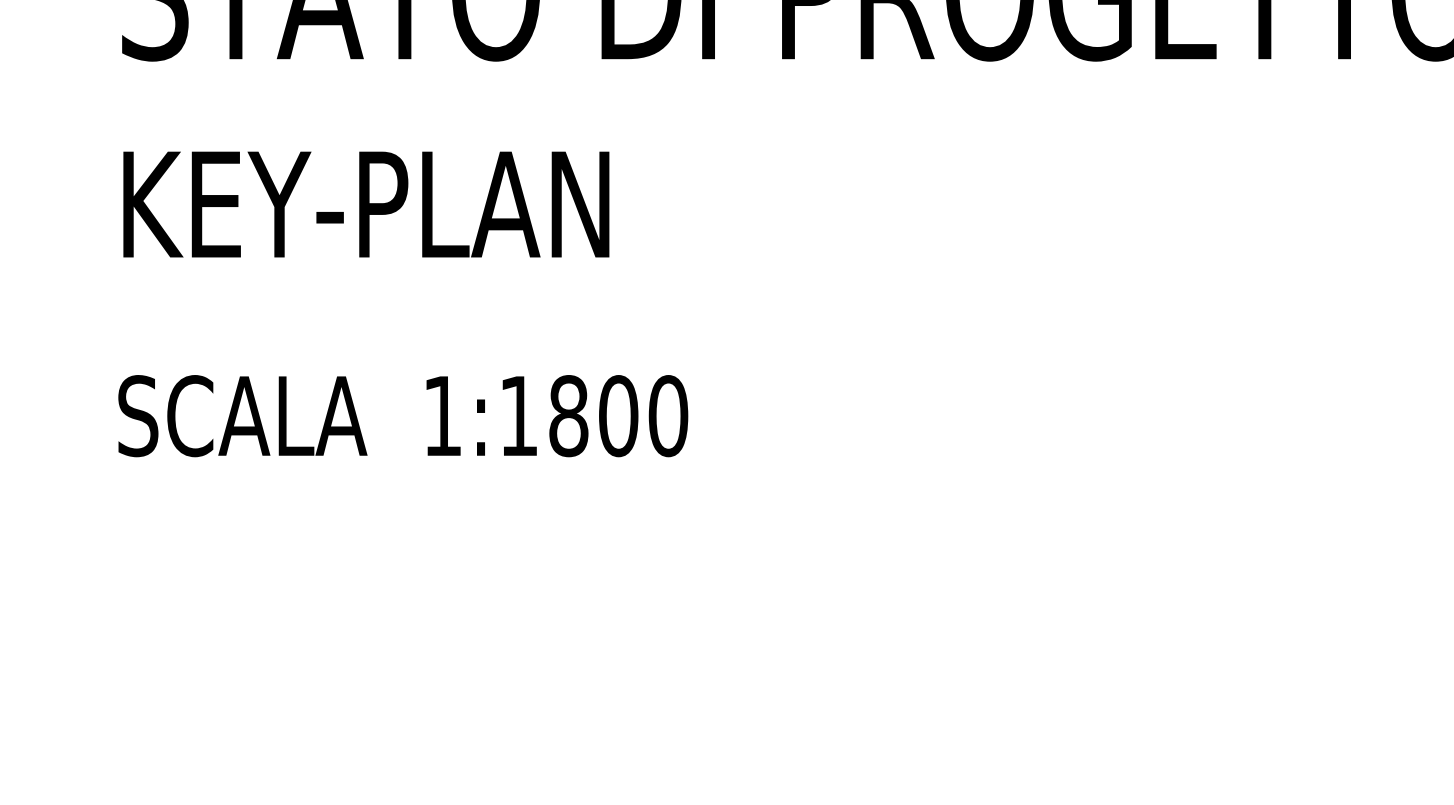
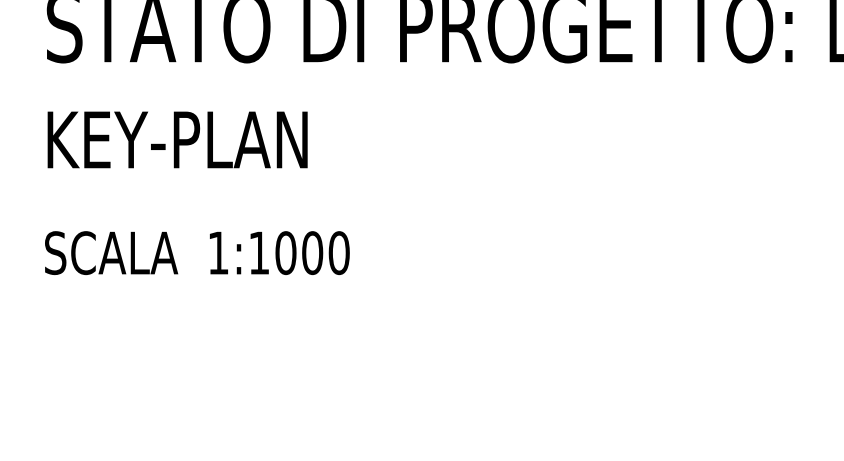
text: (567, 414) -> (285, 252), 1:1800 -> 1:1000

